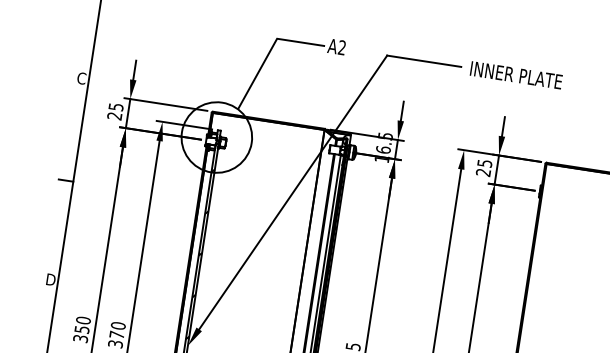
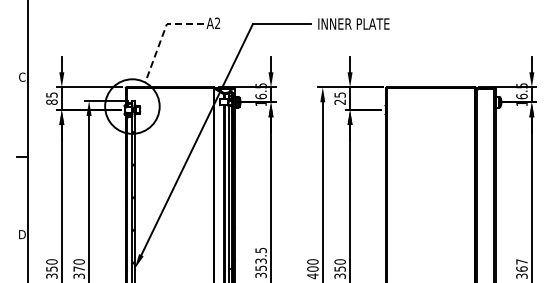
line: (269, 52) -> (162, 35), solid -> dashed
text: (114, 115) -> (51, 101), 25 -> 85

